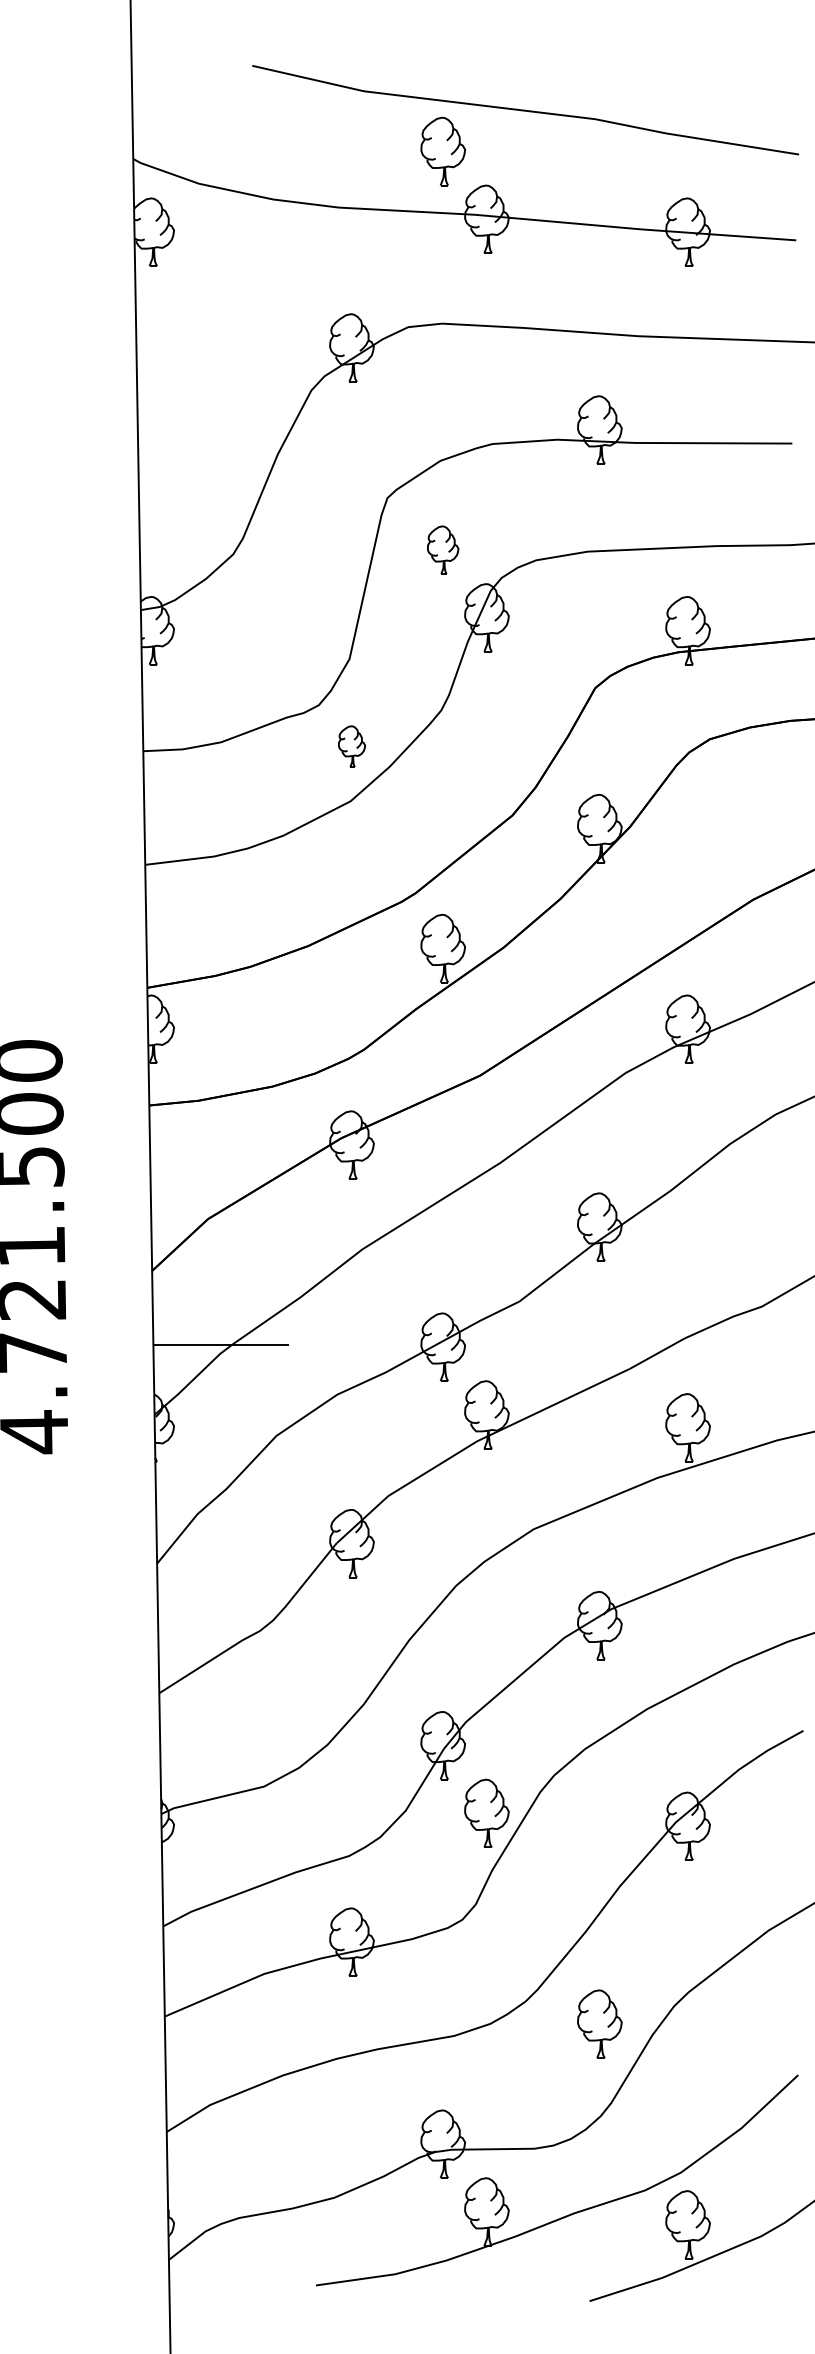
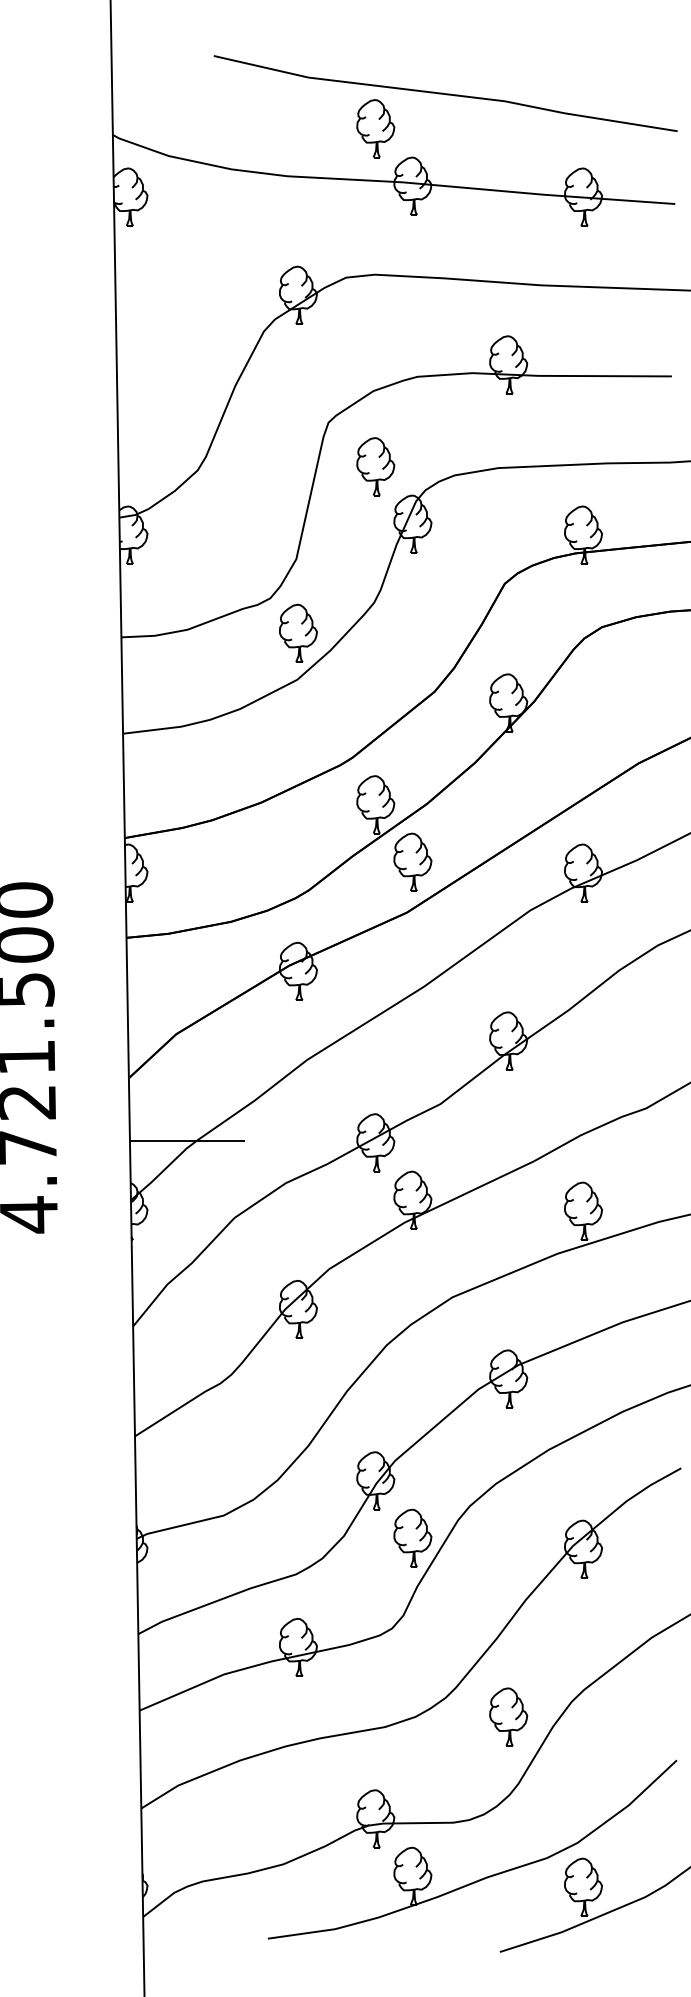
part: (442, 549) -> (375, 466), size x1.43
part: (351, 746) -> (298, 633), size x1.67
part: (486, 1015) -> (412, 861), added

